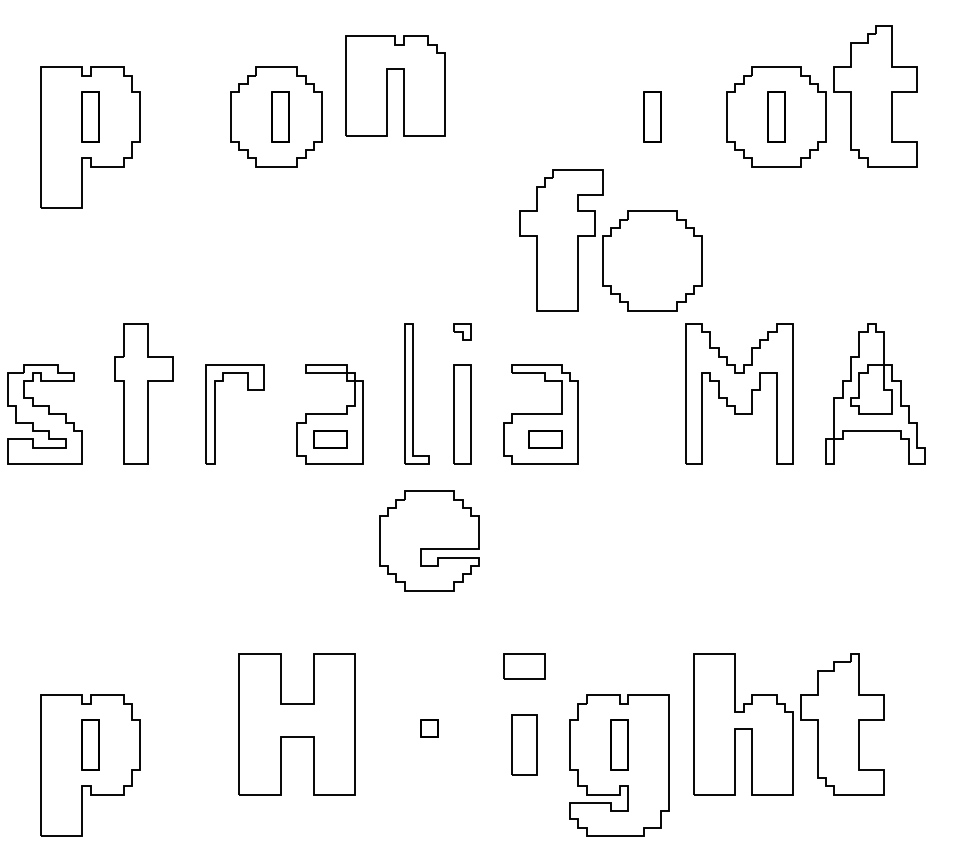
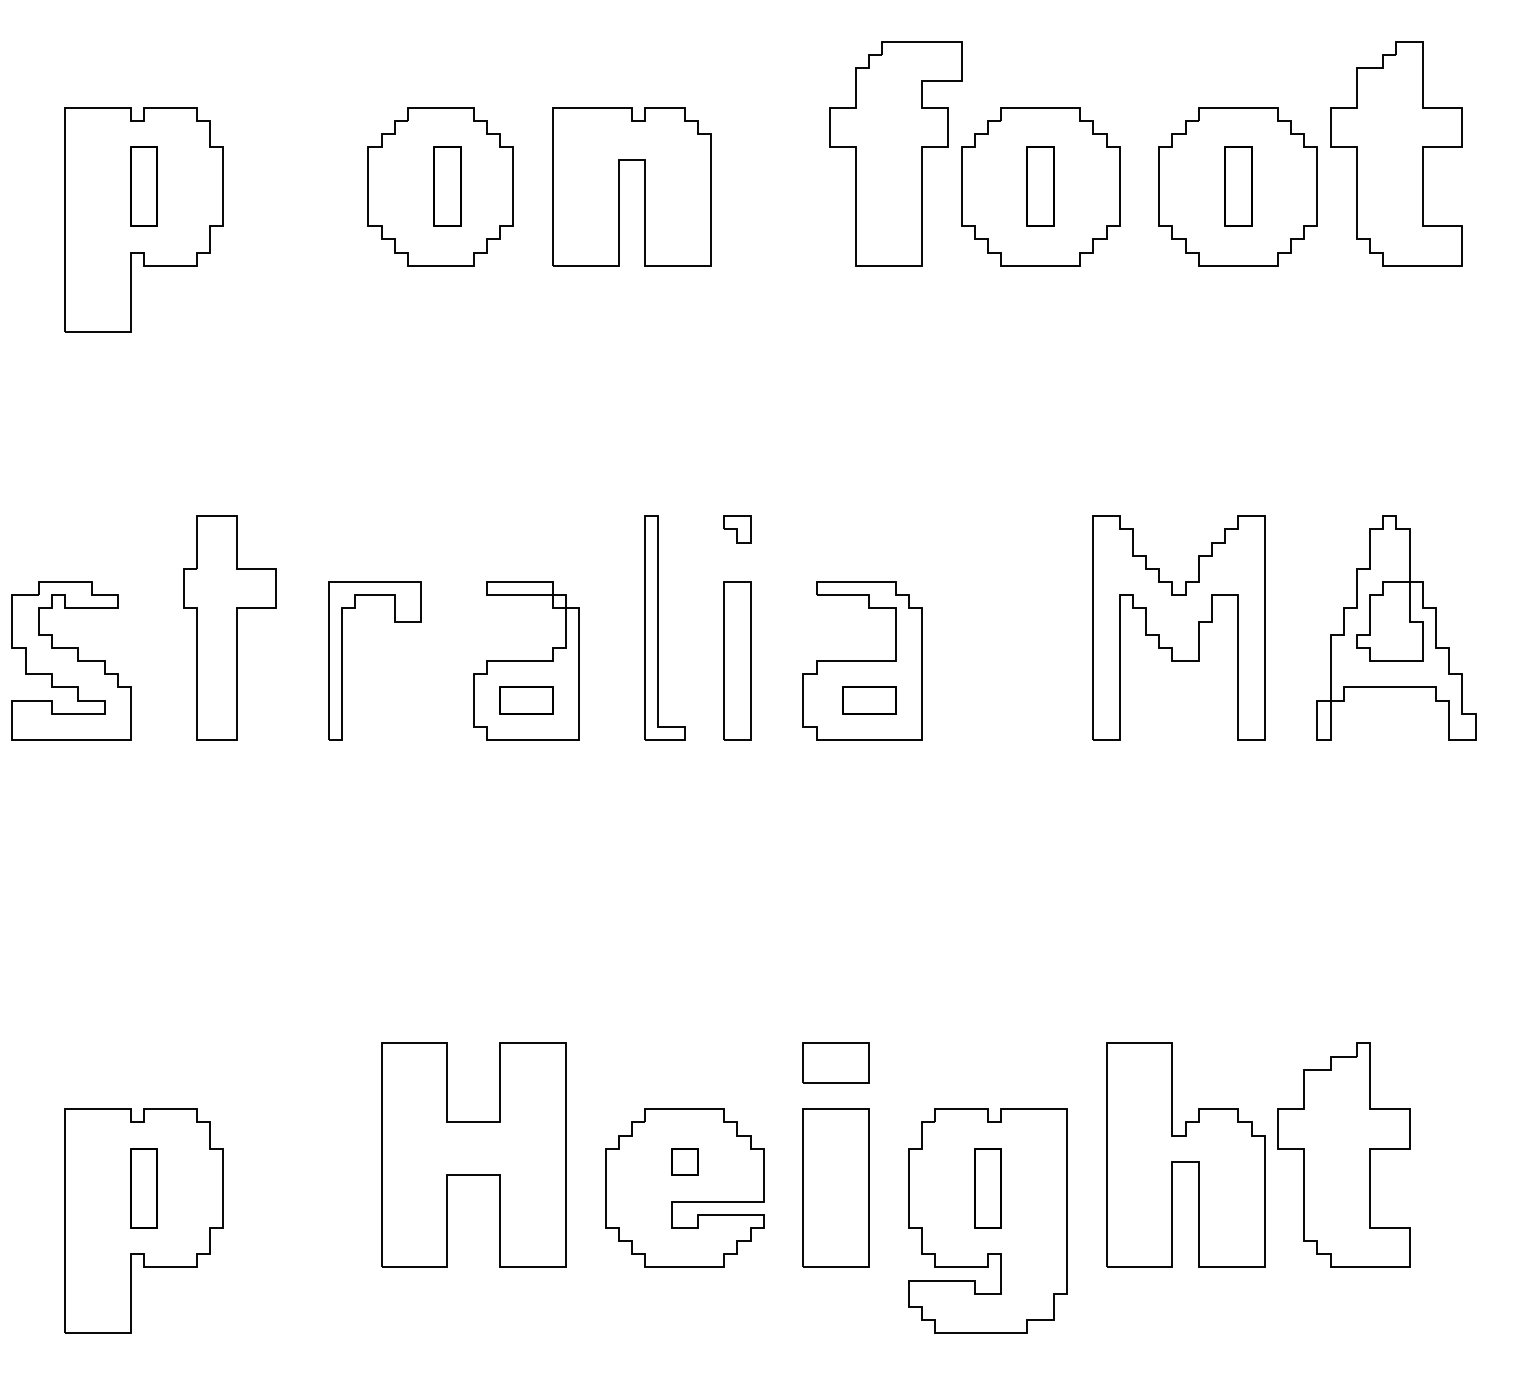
part: (387, 85) -> (619, 185), moved
part: (610, 240) -> (973, 154), moved
part: (429, 540) -> (684, 1187), moved
part: (524, 744) -> (836, 1187), size x1.67

